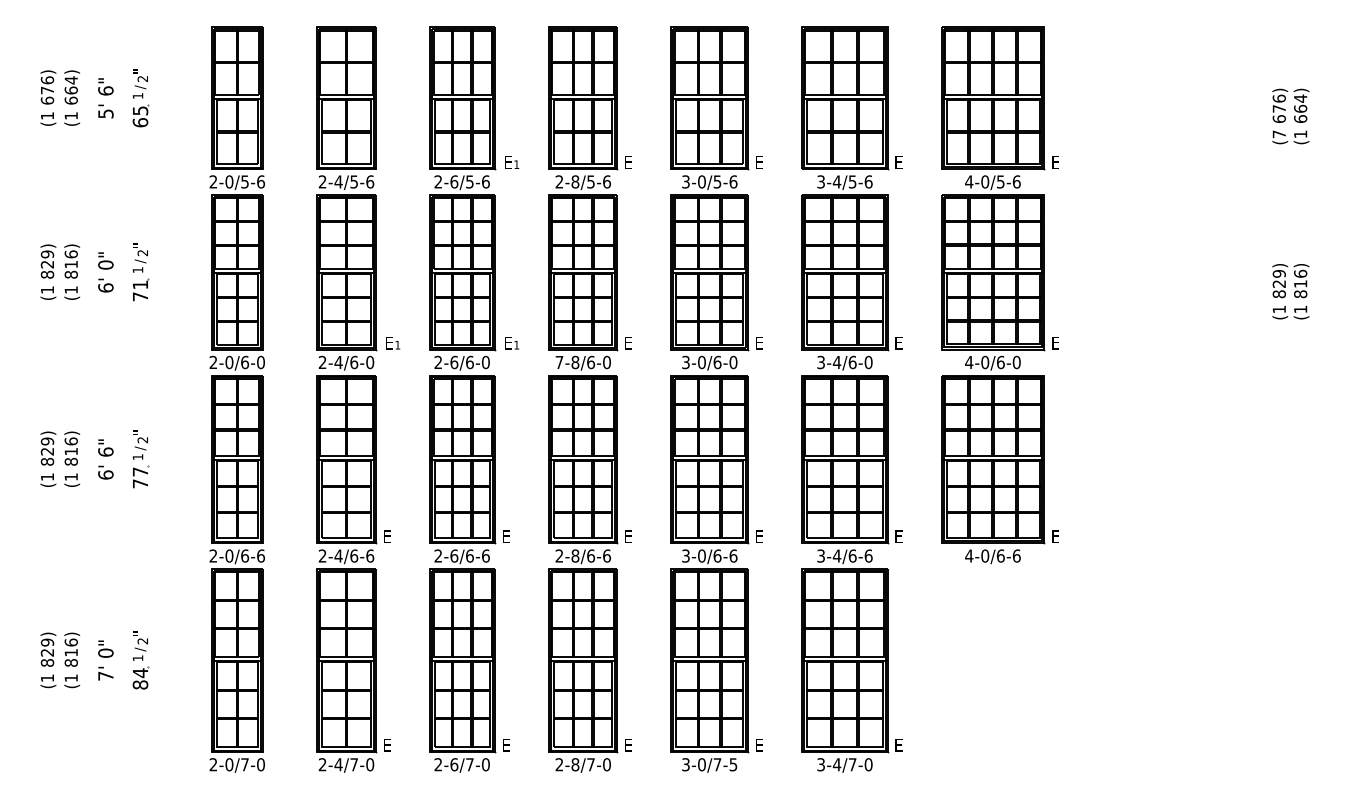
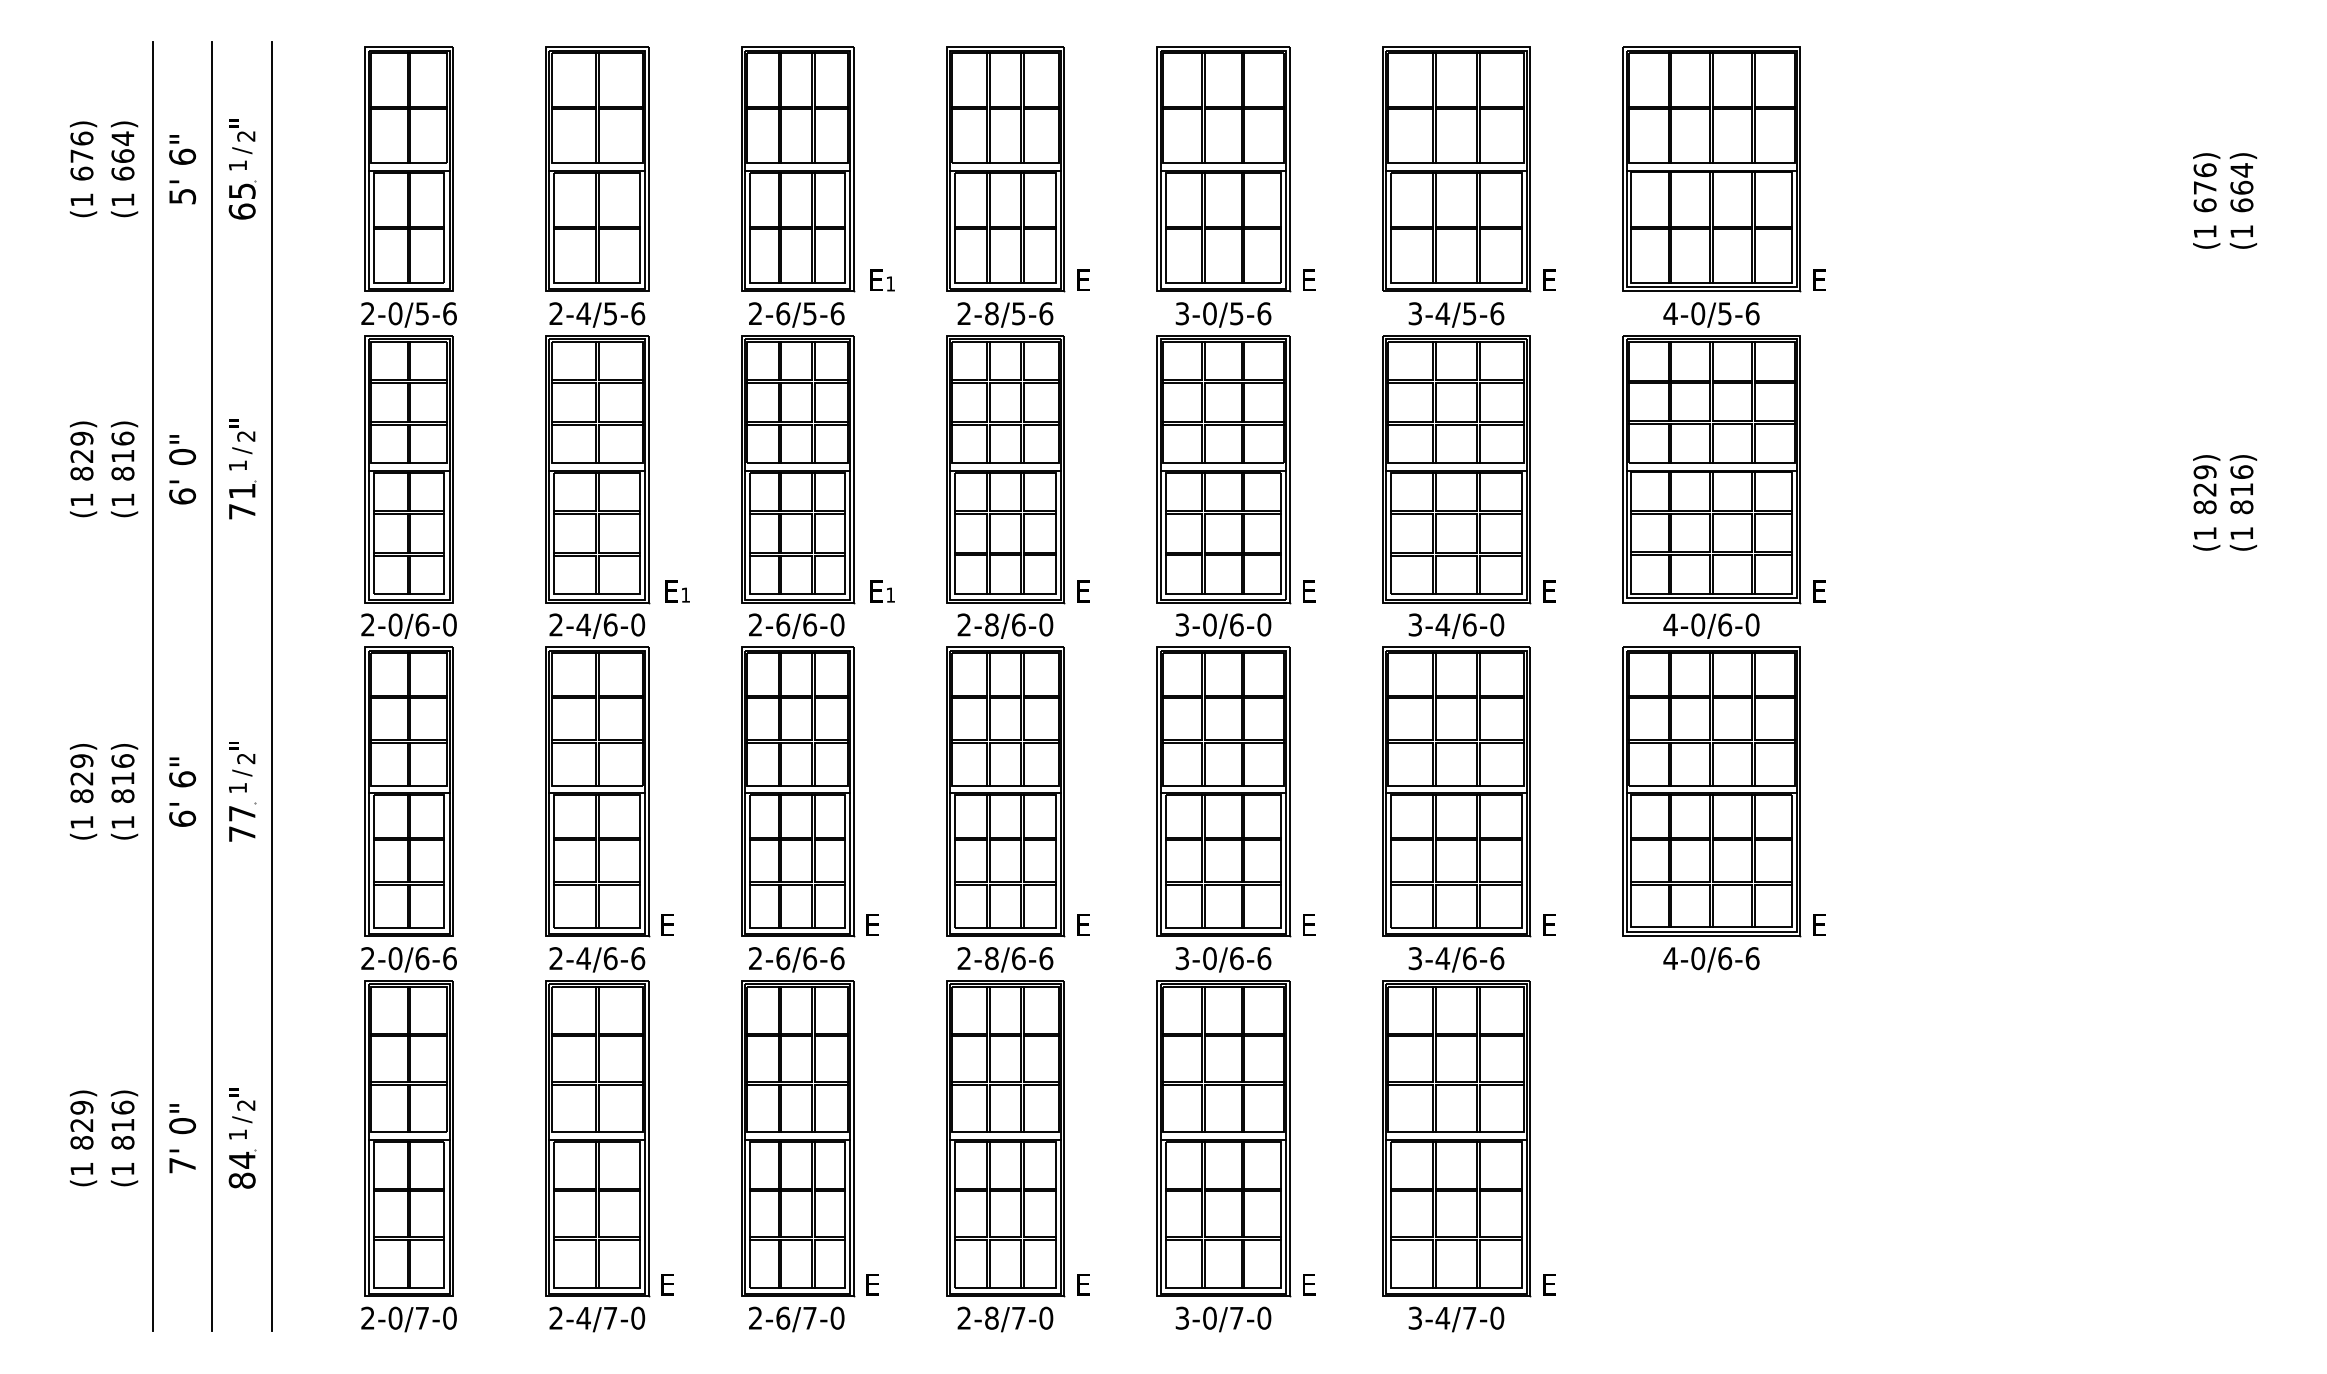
text: (1278, 134) -> (2203, 231), (7 -> (1
text: (559, 361) -> (964, 623), 7-8/6-0 -> 2-8/6-0
line: (88, 398) -> (152, 687), added
line: (123, 398) -> (212, 687), added
line: (157, 398) -> (271, 687), added
text: (733, 764) -> (1264, 1317), 3-0/7-5 -> 3-0/7-0

